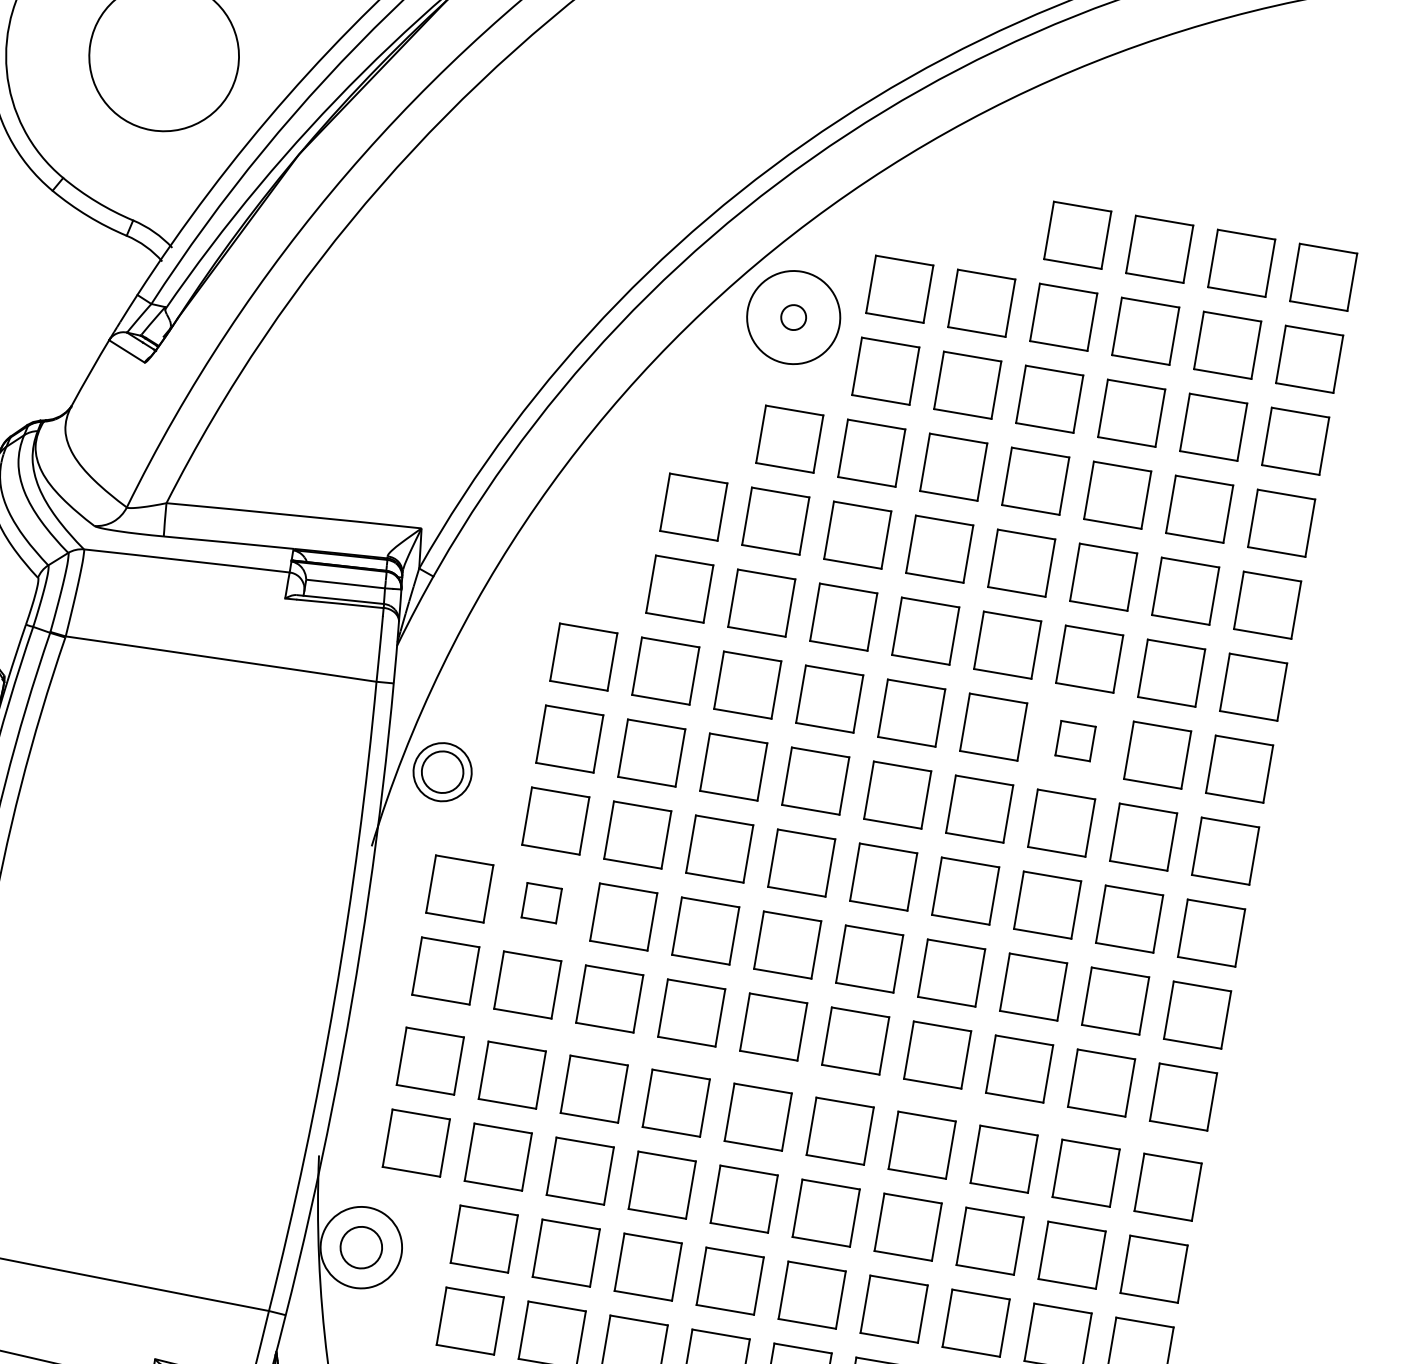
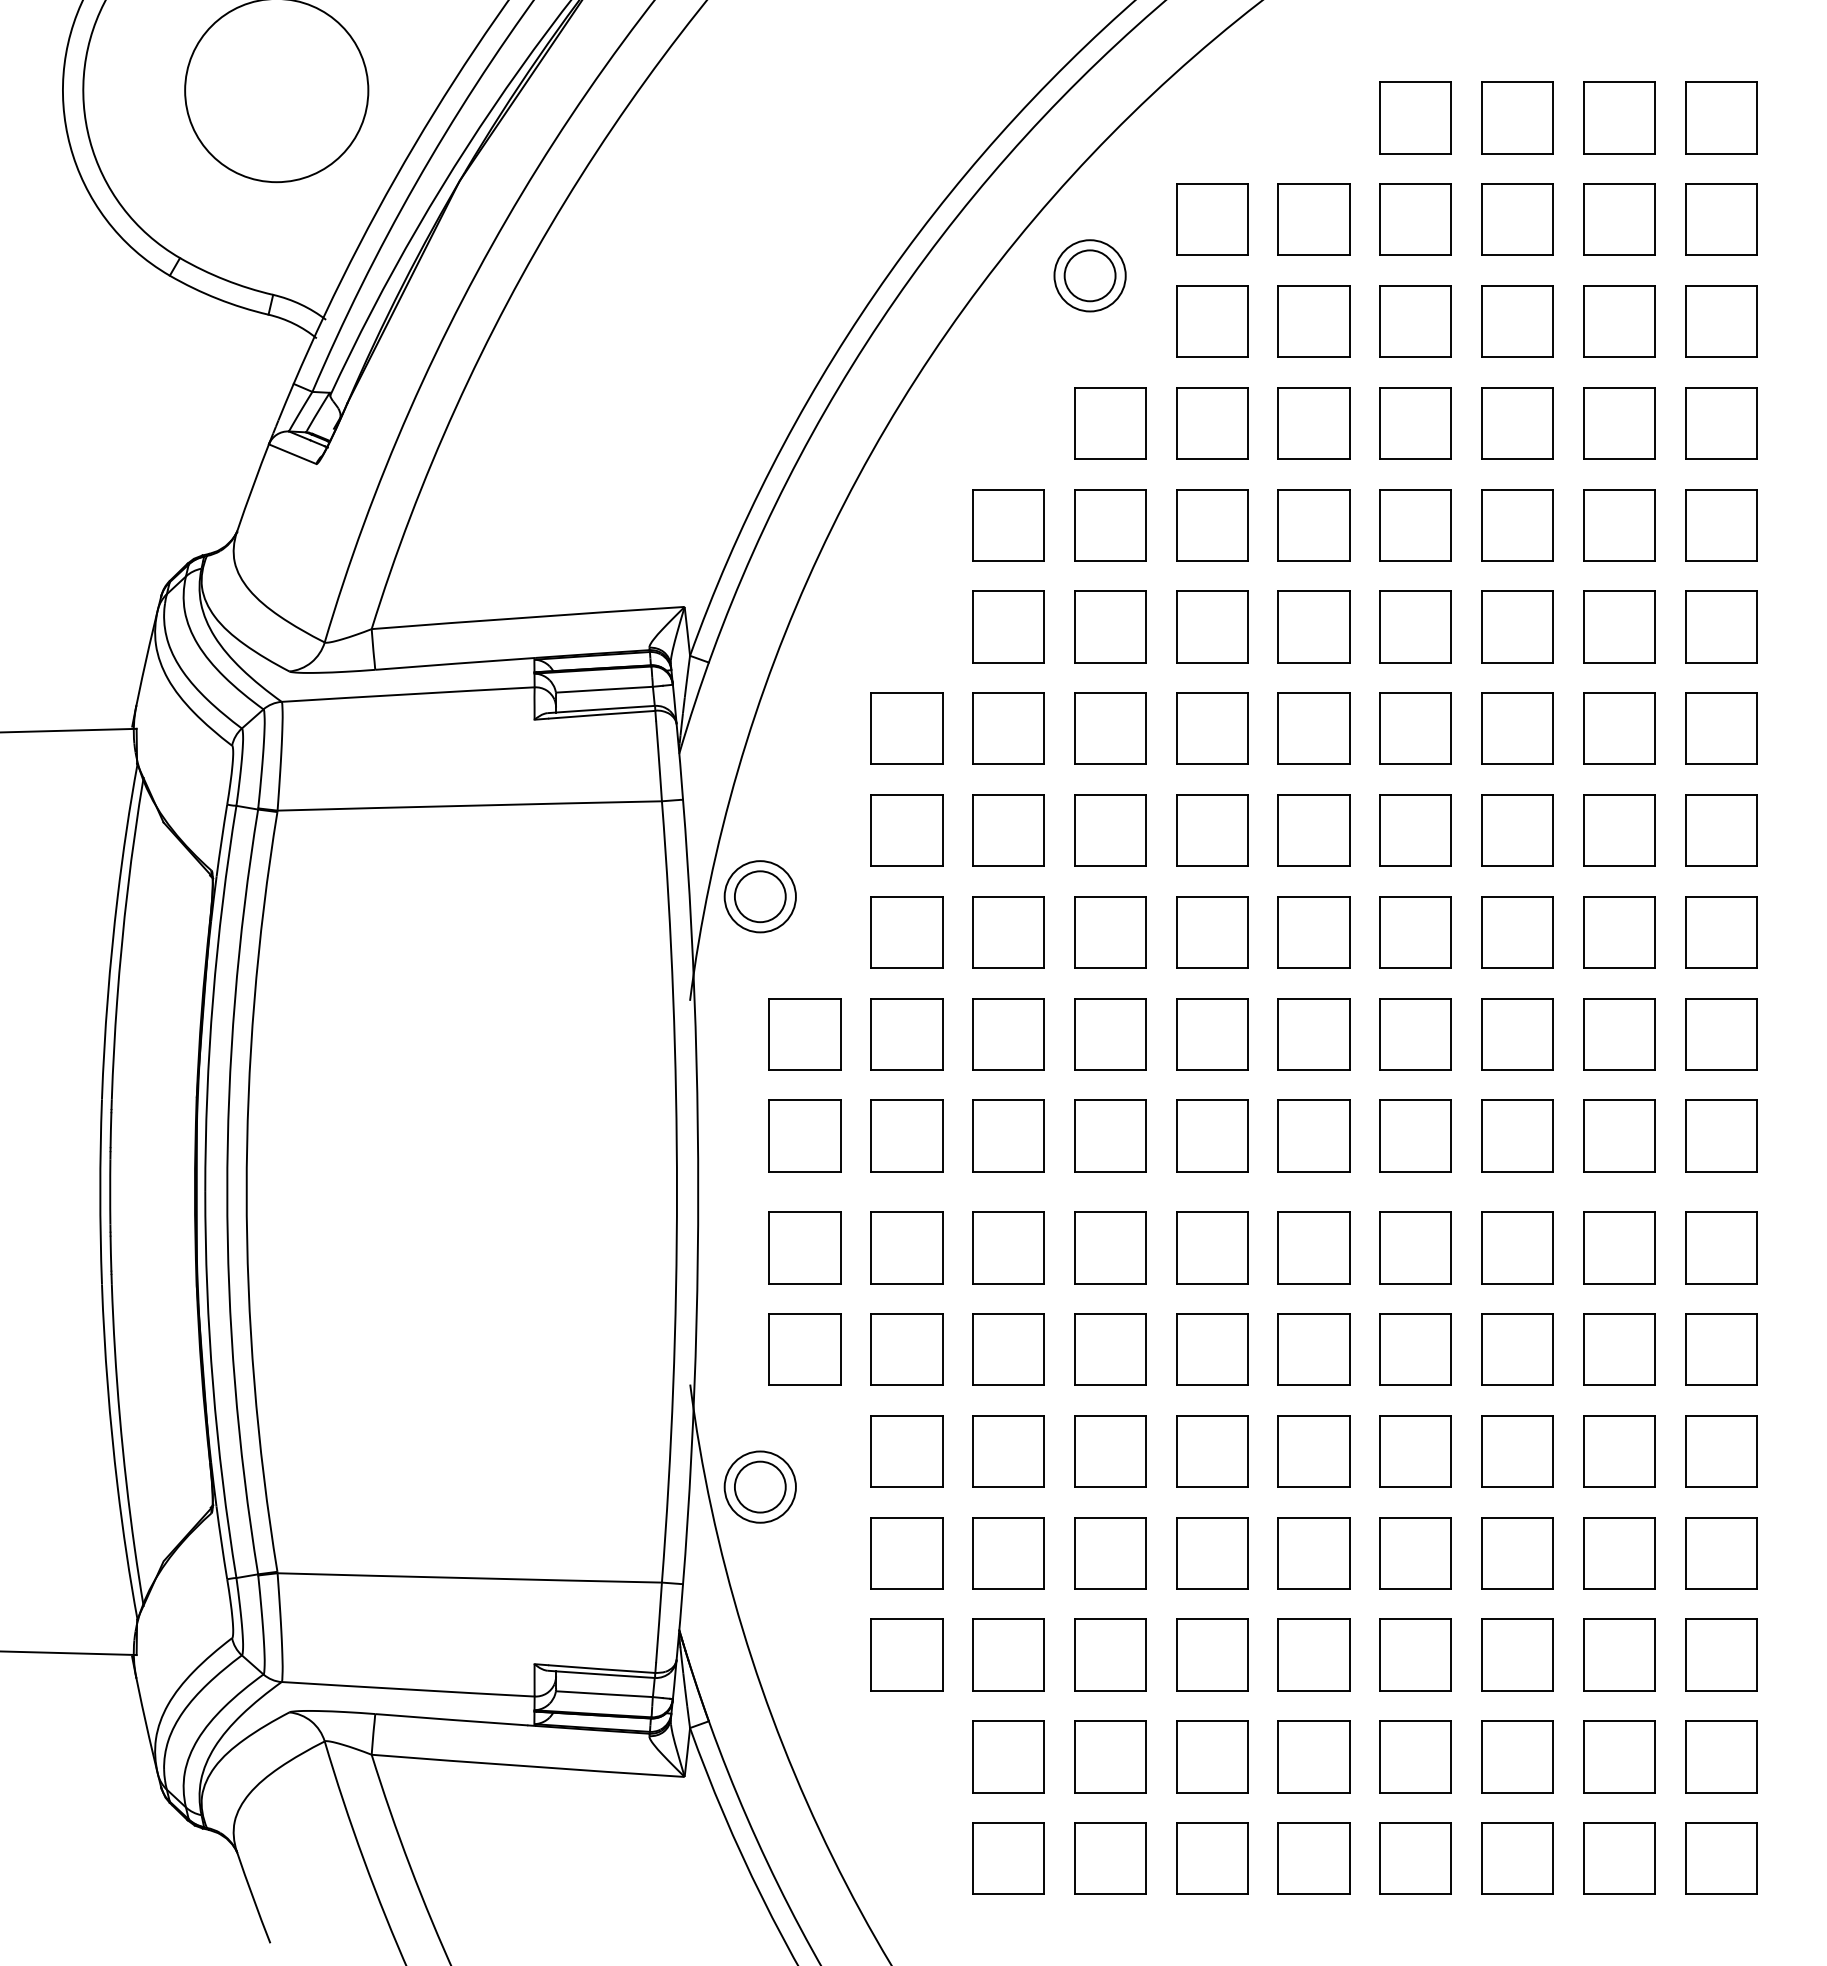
circle: (793, 317) -> (1089, 275), size x0.62
circle: (793, 317) -> (1089, 275), size x1.67
part: (1075, 740) -> (1517, 728), size x1.67
part: (541, 903) -> (906, 1034), size x1.67
circle: (360, 1247) -> (759, 1486), size x0.71

